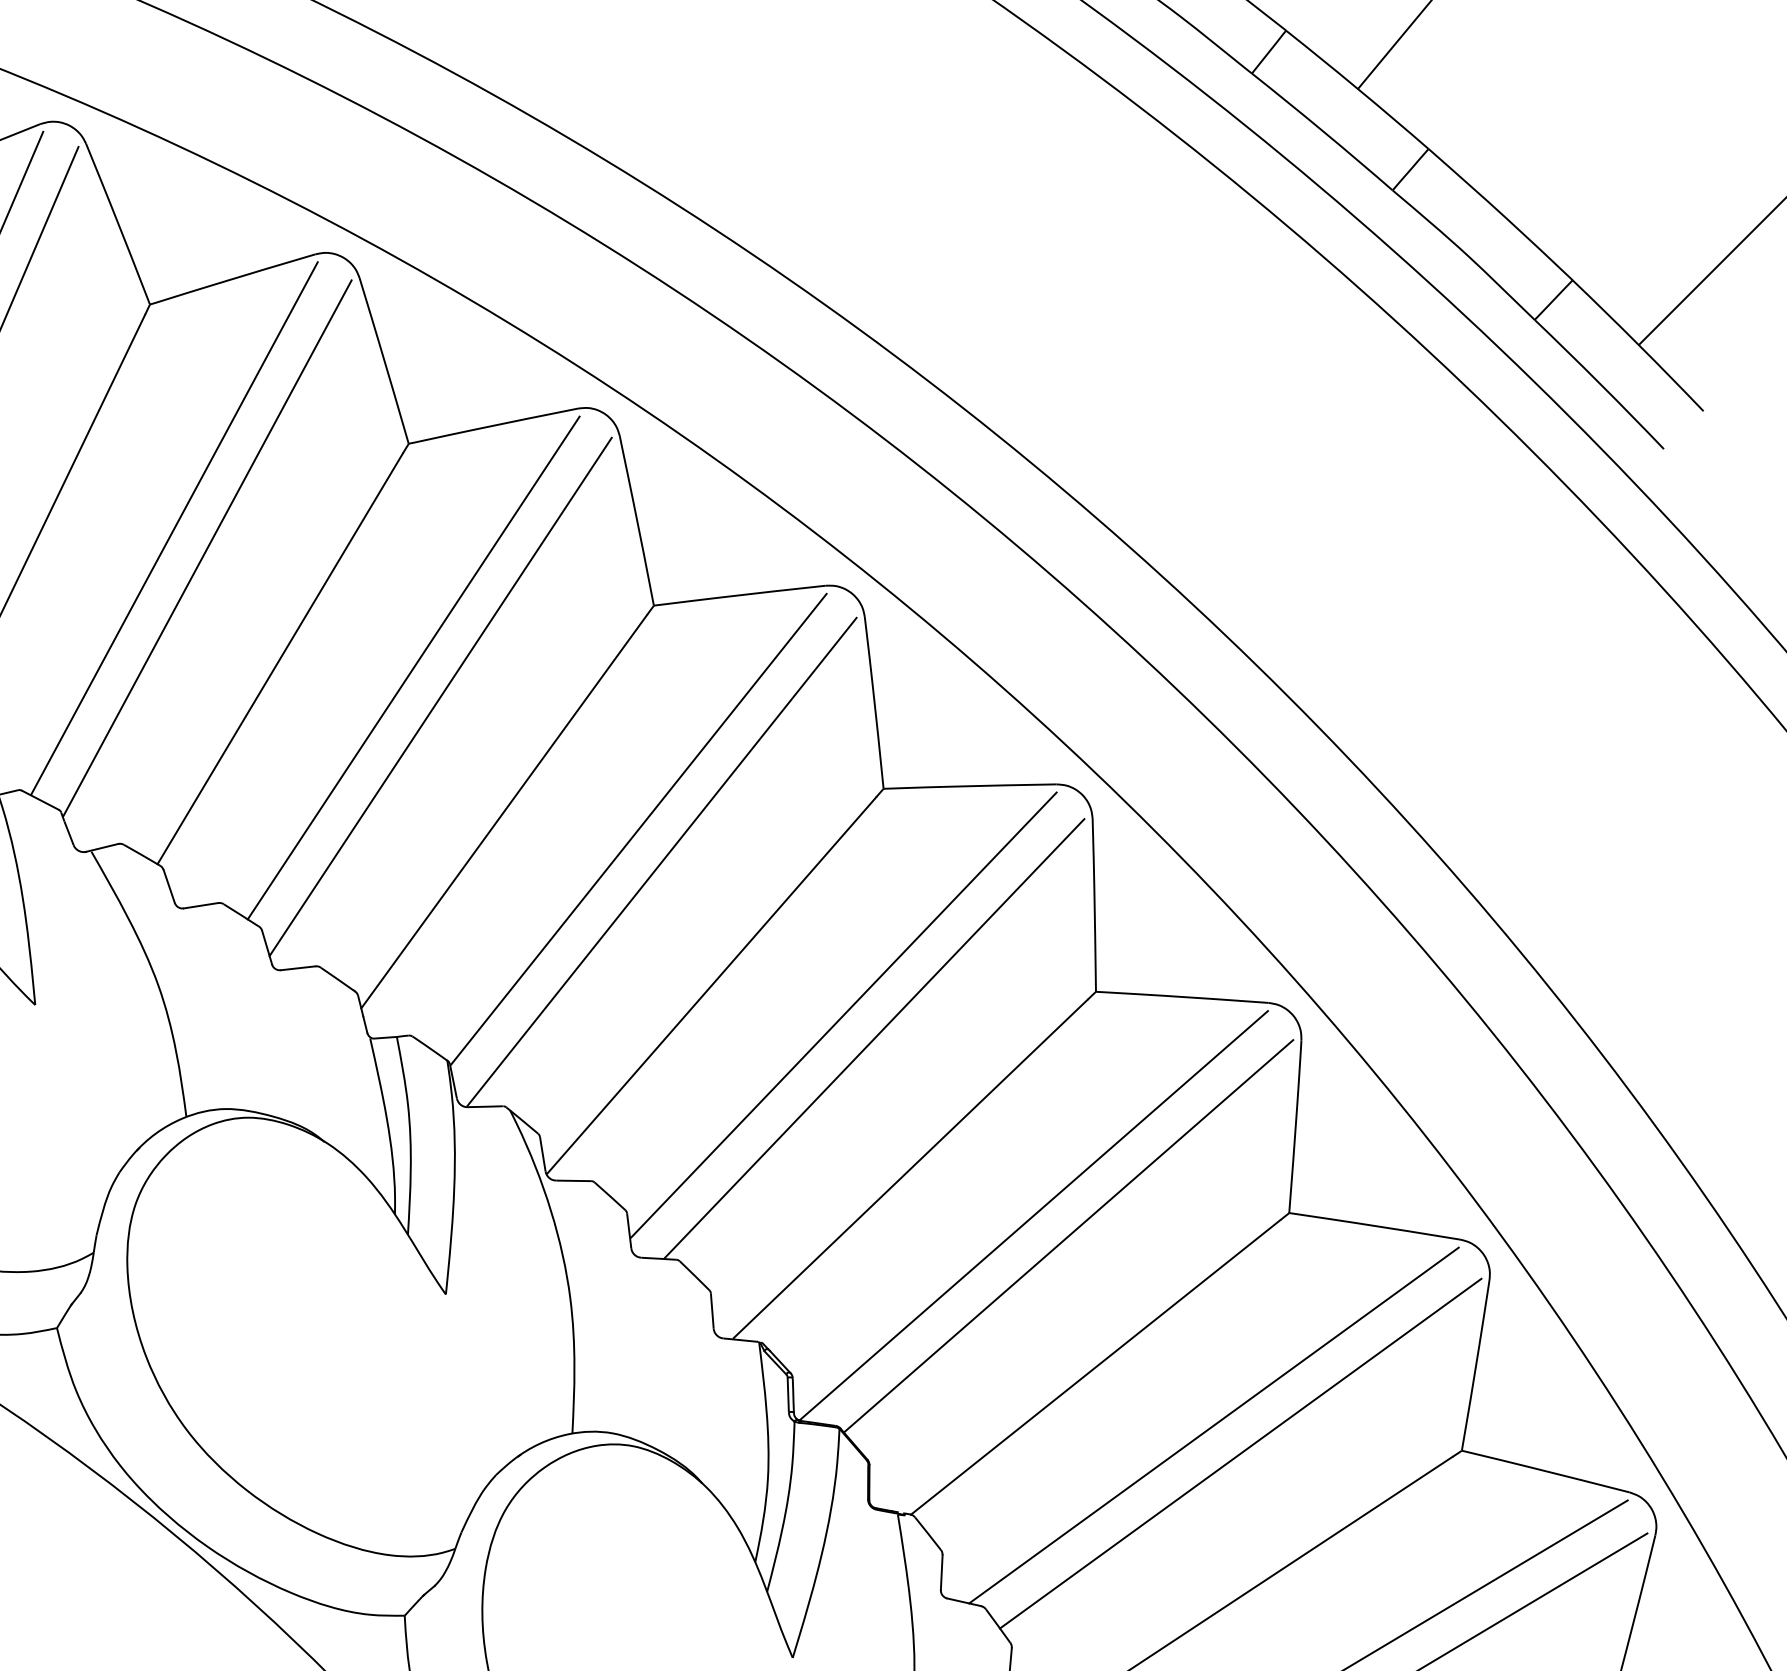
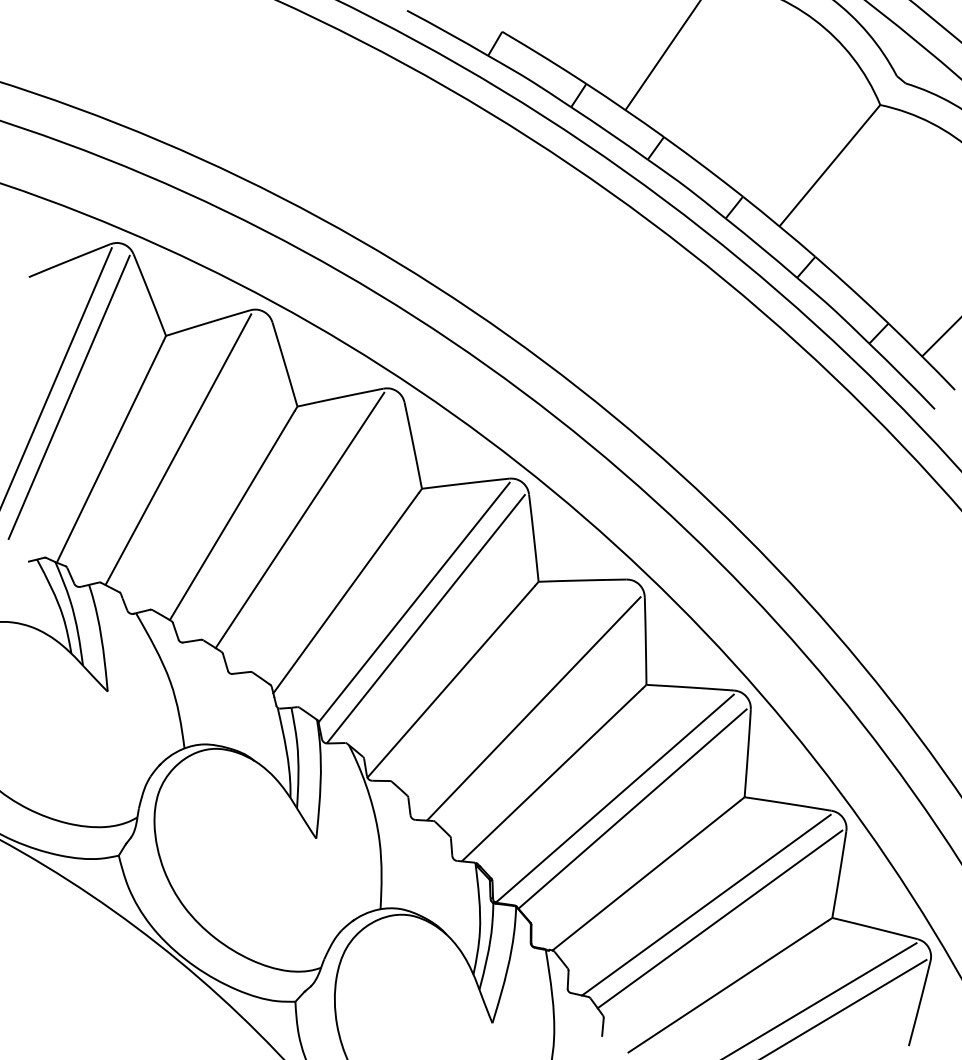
line: (207, 548) -> (195, 459), removed
line: (440, 695) -> (313, 534), removed
line: (843, 1014) -> (518, 696), removed

